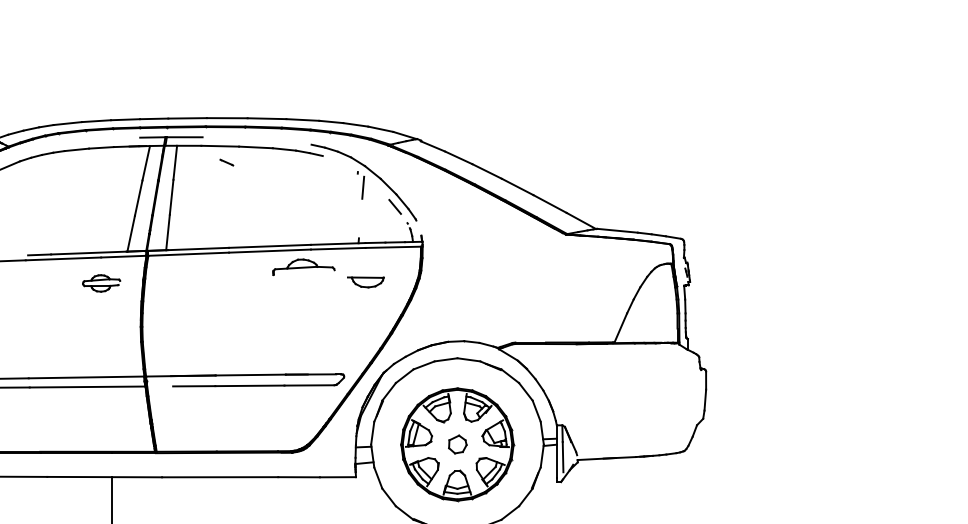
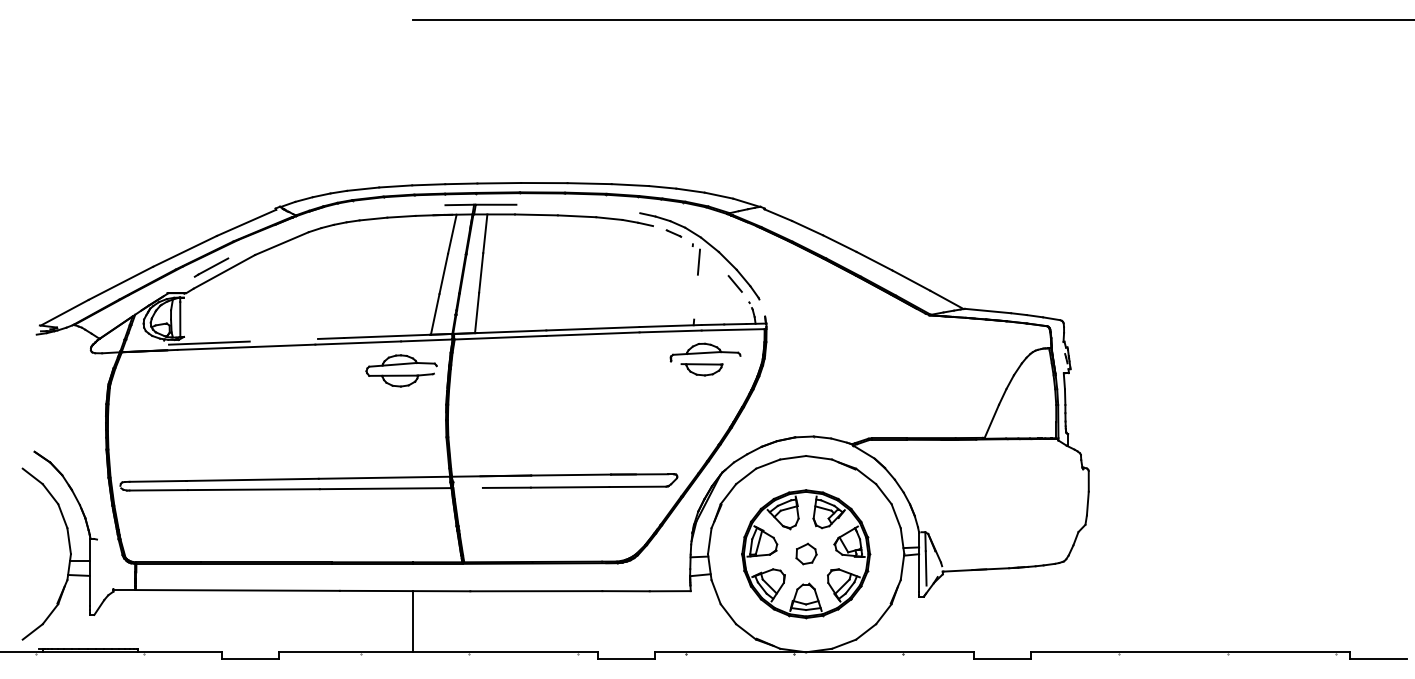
line: (226, 162) -> (673, 233), moved
part: (303, 267) -> (705, 352), moved
part: (101, 283) -> (401, 370), size x1.67

